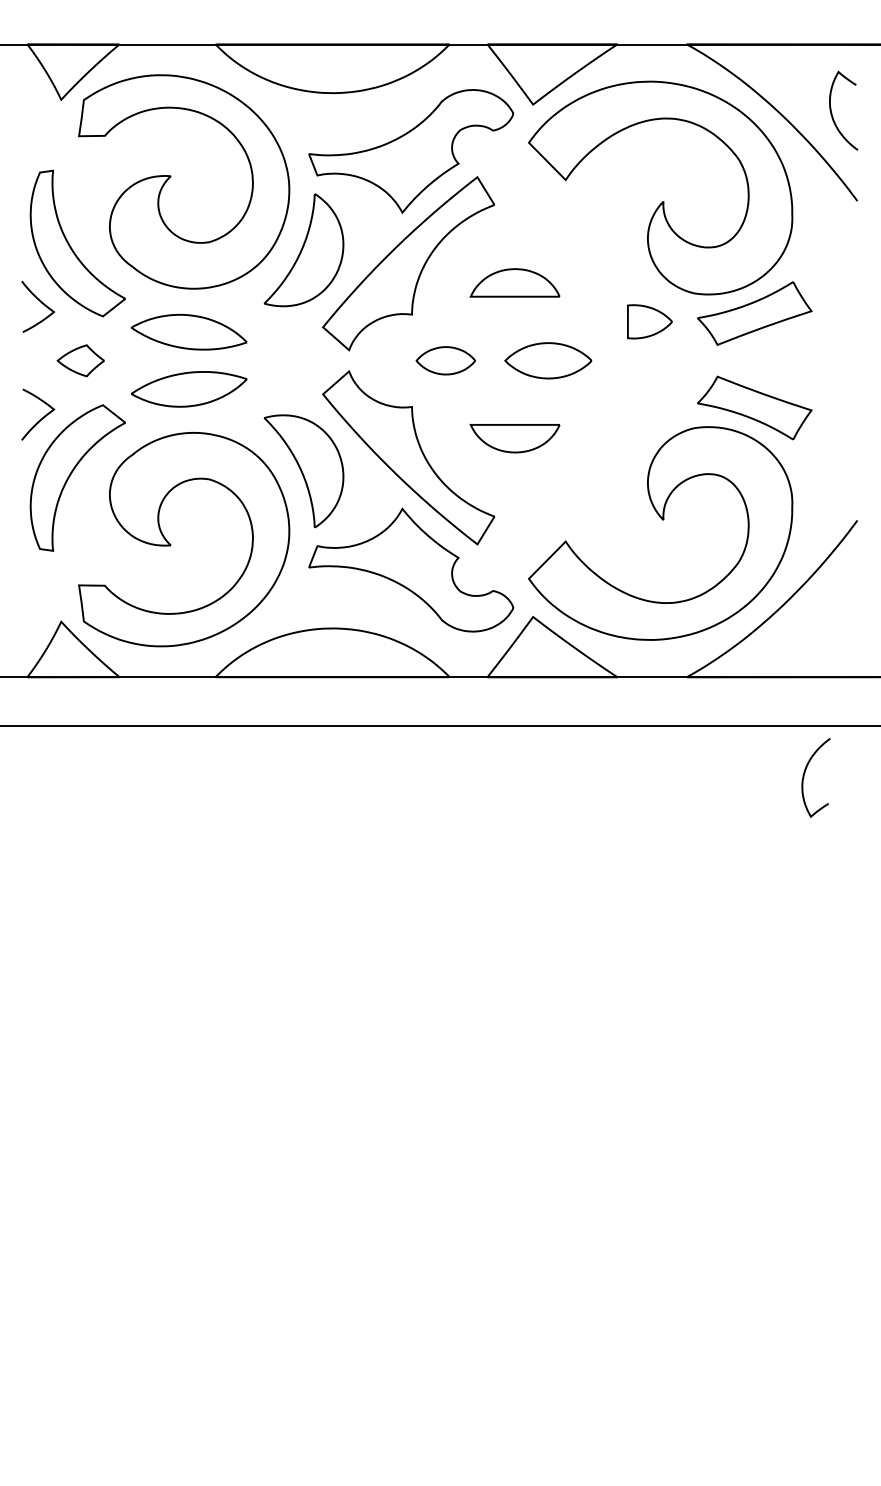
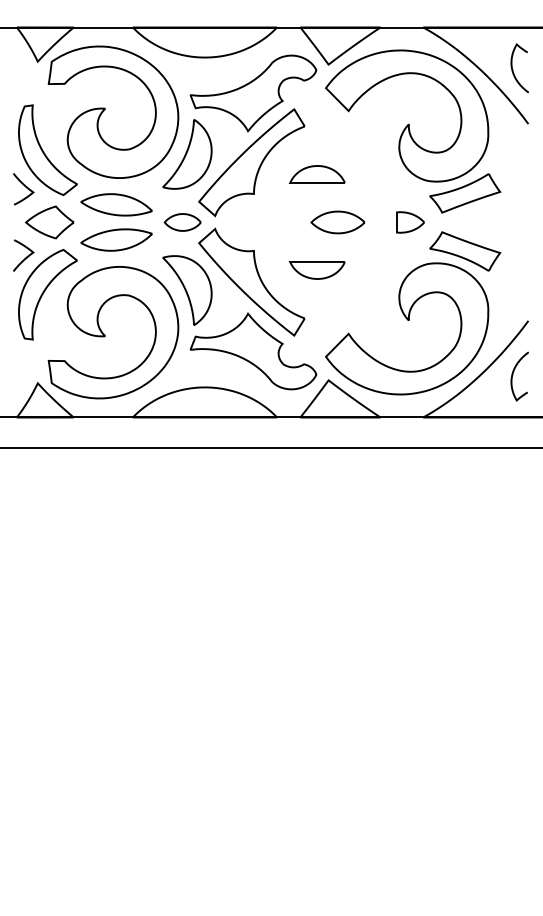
part: (649, 321) -> (410, 222), moved
part: (80, 360) -> (49, 222), size x1.67
part: (445, 360) -> (182, 222), moved
curve: (805, 776) -> (513, 375), moved

